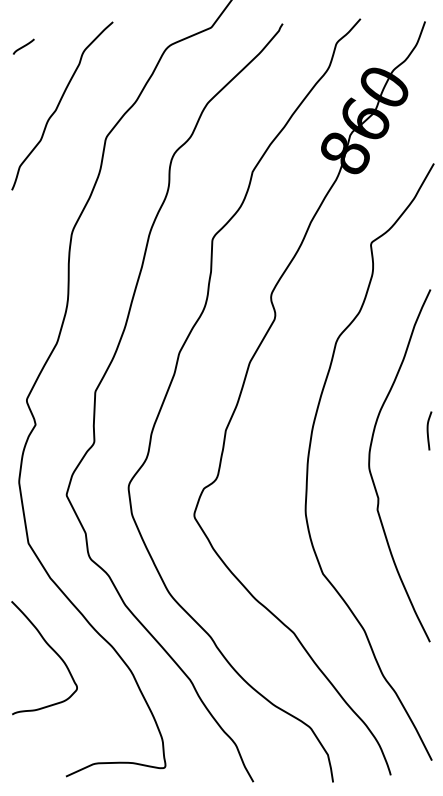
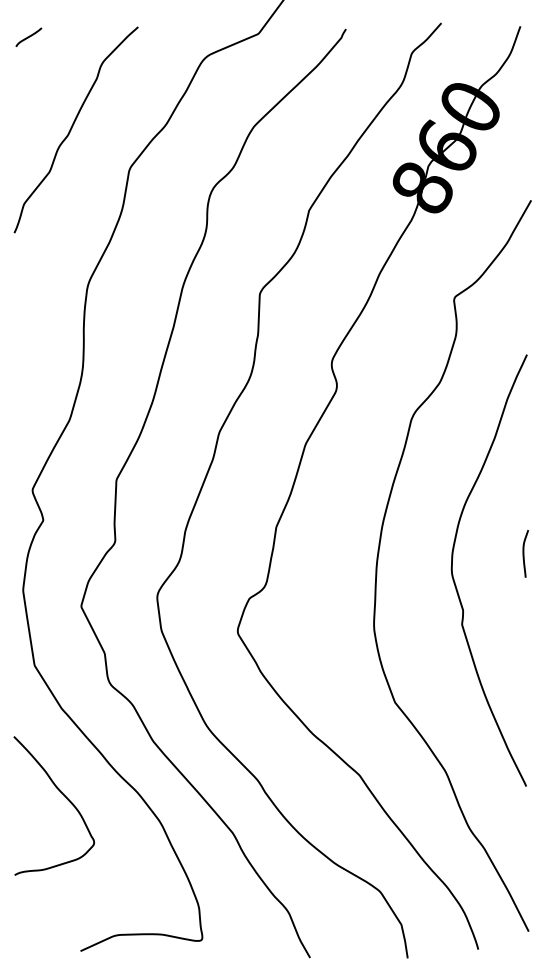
line: (23, 46) -> (28, 36), moved
curve: (428, 430) -> (524, 553), moved

